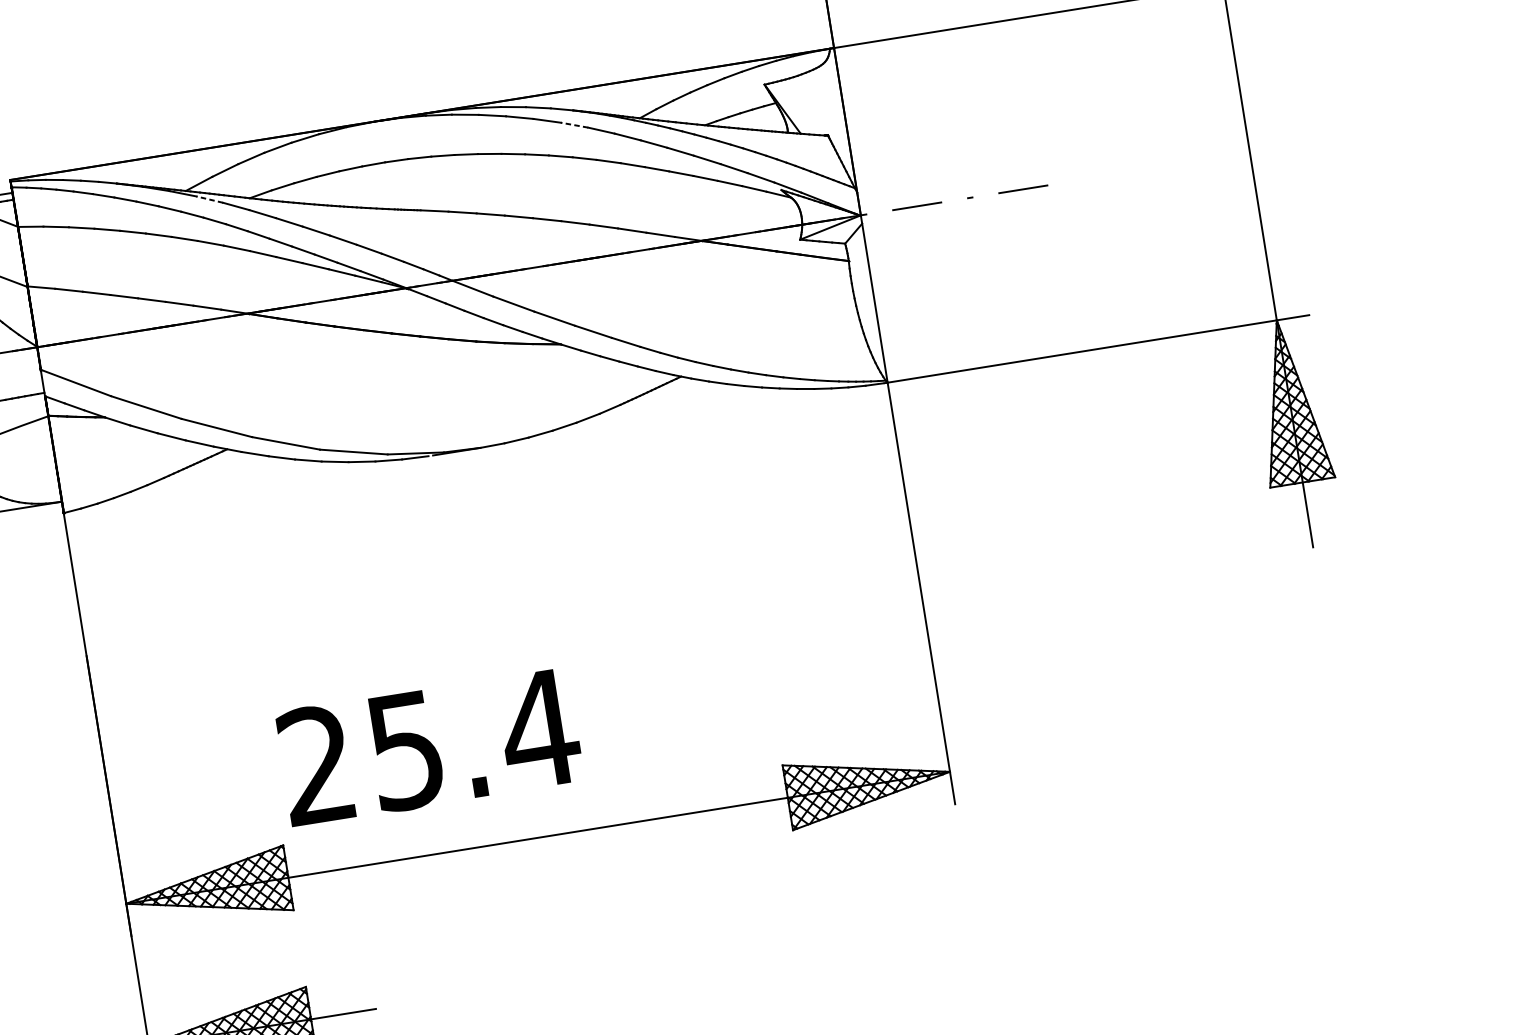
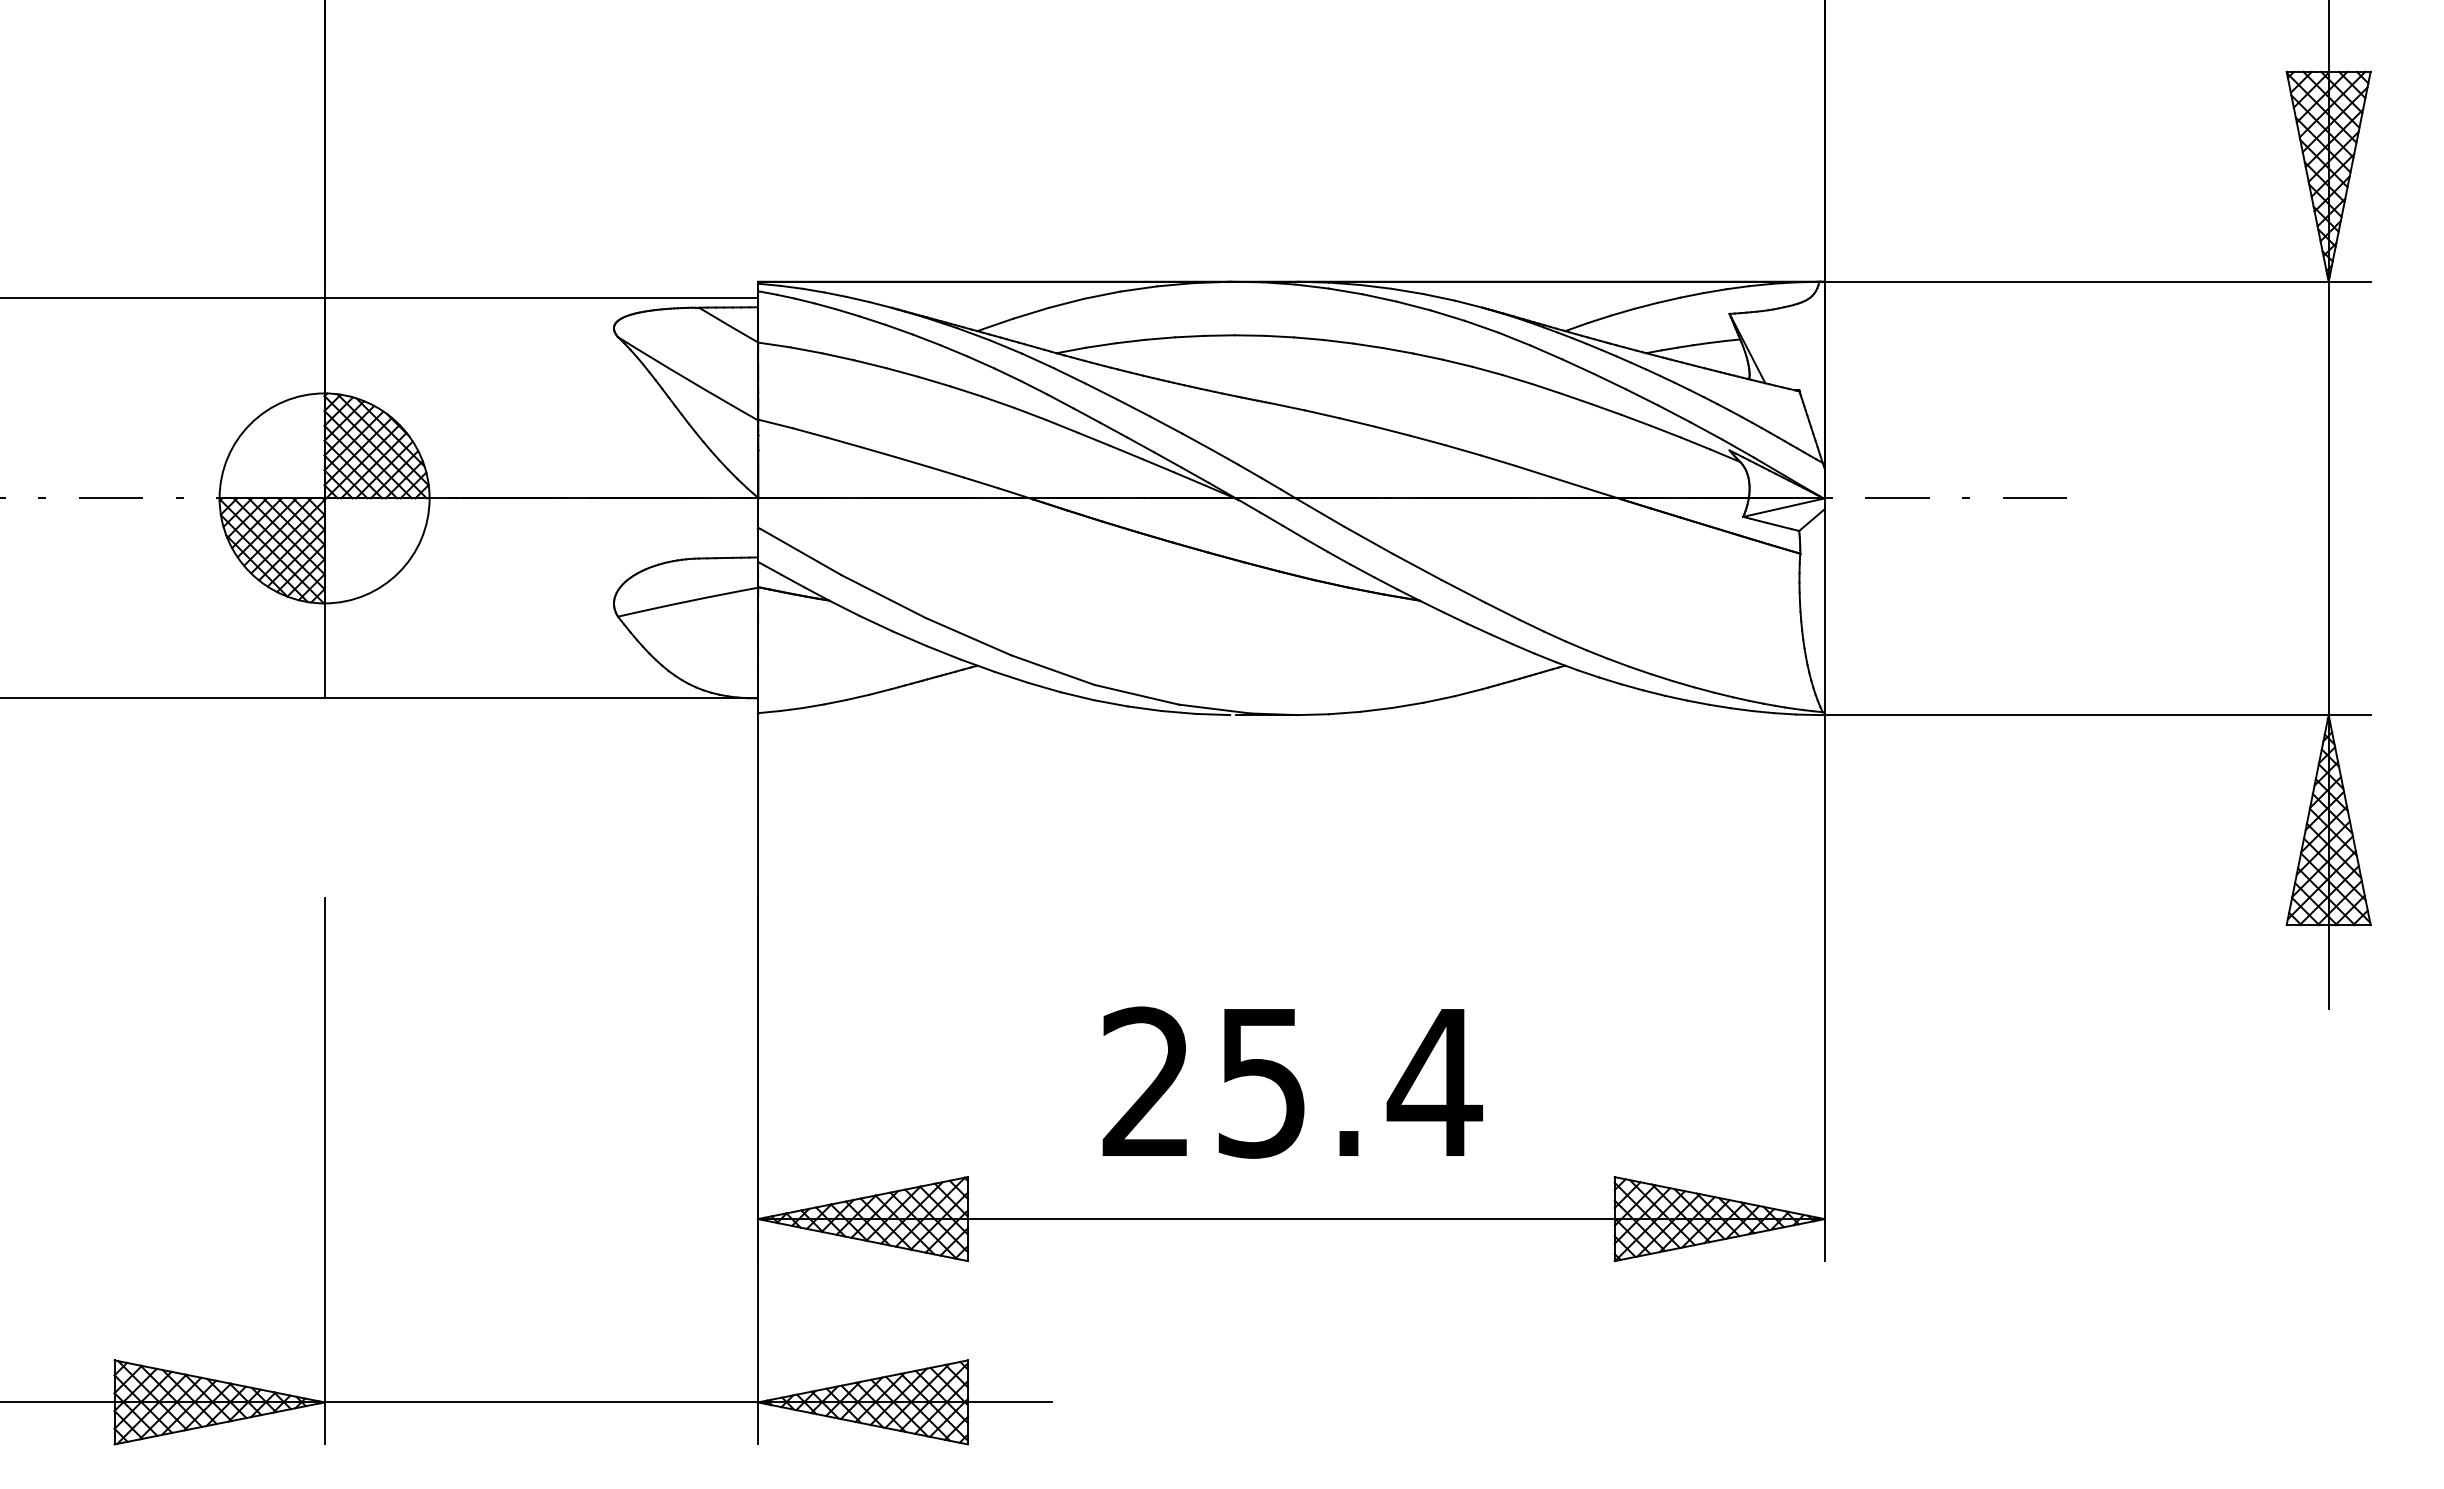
line: (574, 125) -> (1481, 326), dashed -> solid
line: (209, 199) -> (1005, 346), dashed -> solid
text: (429, 747) -> (1292, 1082), moved

